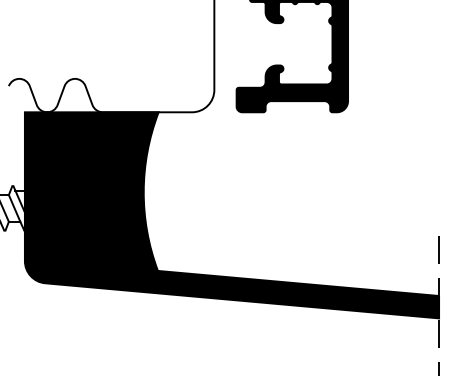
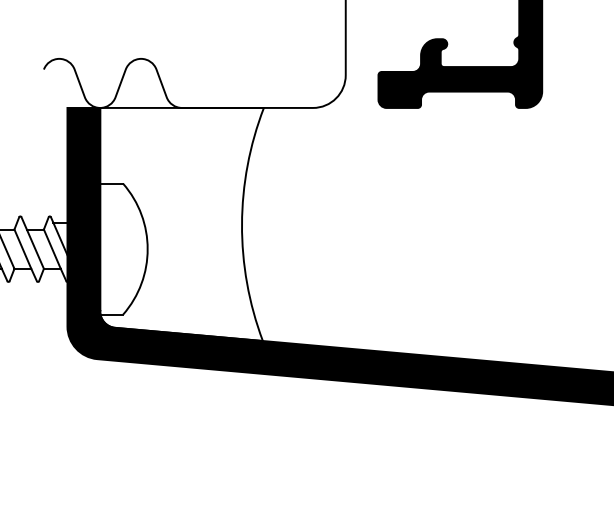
fill: (102, 191) -> (181, 224), removed

